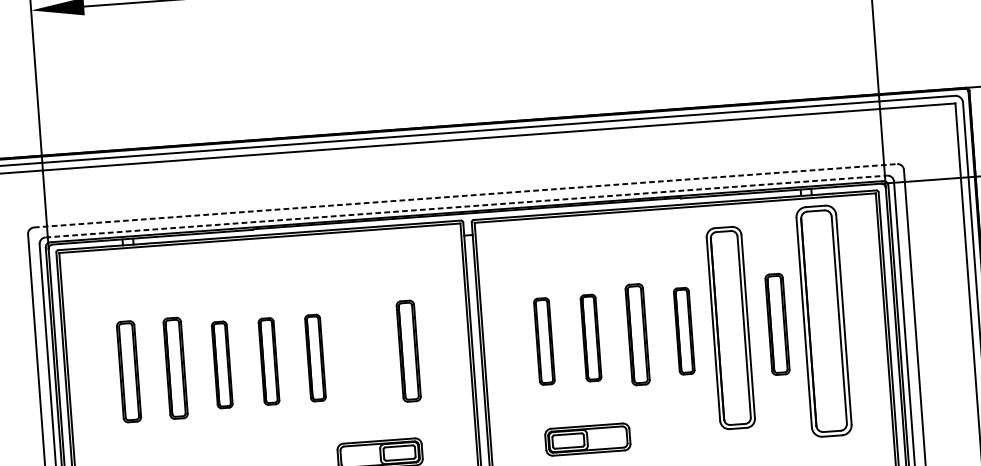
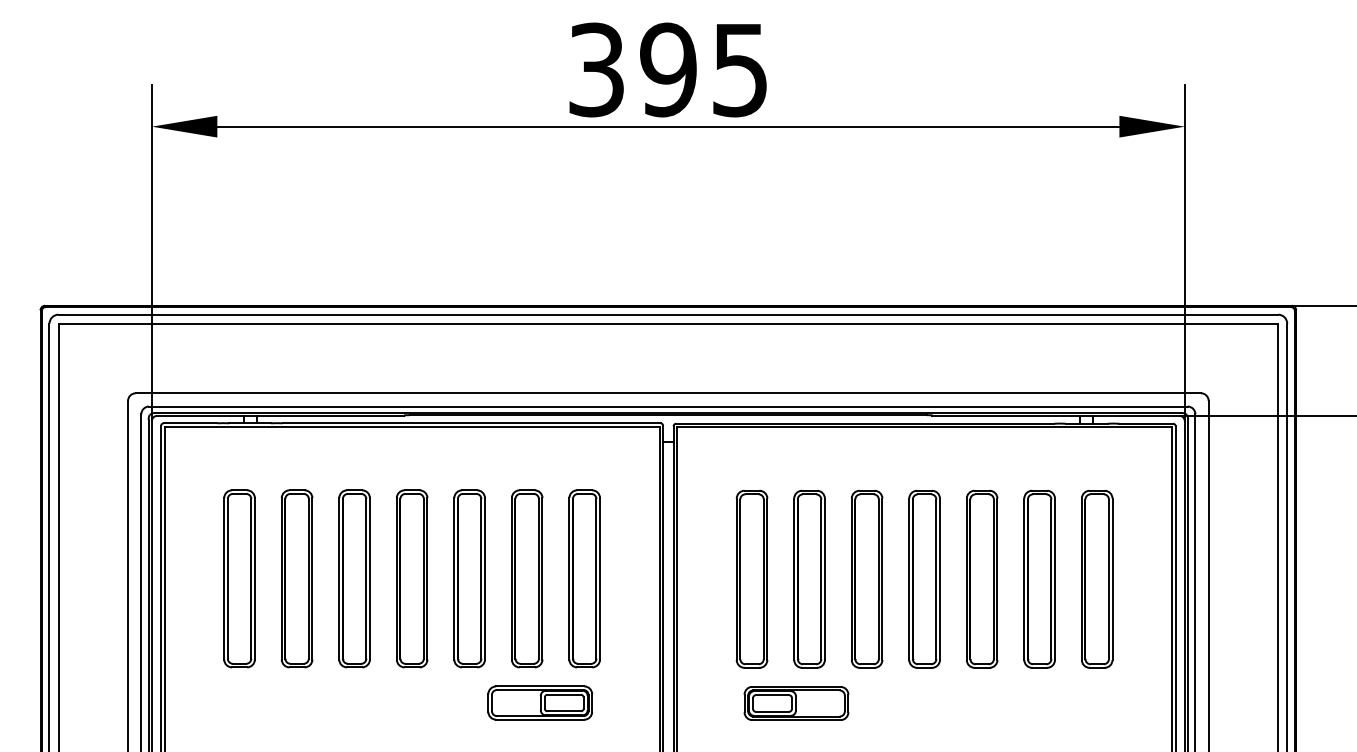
line: (465, 195) -> (668, 393), dashed -> solid
line: (466, 206) -> (668, 406), dashed -> solid
part: (824, 320) -> (1097, 578), size x0.62
part: (777, 323) -> (1039, 578), size x1.43
part: (731, 327) -> (982, 578), size x0.71
part: (684, 330) -> (924, 578), size x1.67
part: (637, 334) -> (866, 578), size x1.43
part: (590, 337) -> (809, 578), size x1.67
part: (543, 340) -> (751, 578), size x1.67
part: (408, 350) -> (584, 578), size x1.43
part: (362, 354) -> (527, 578), added
part: (315, 357) -> (469, 578), size x1.67
part: (269, 361) -> (412, 578), size x1.67
part: (222, 364) -> (354, 578), size x1.67
part: (175, 368) -> (296, 578), size x1.43
part: (128, 371) -> (239, 578), size x1.43

